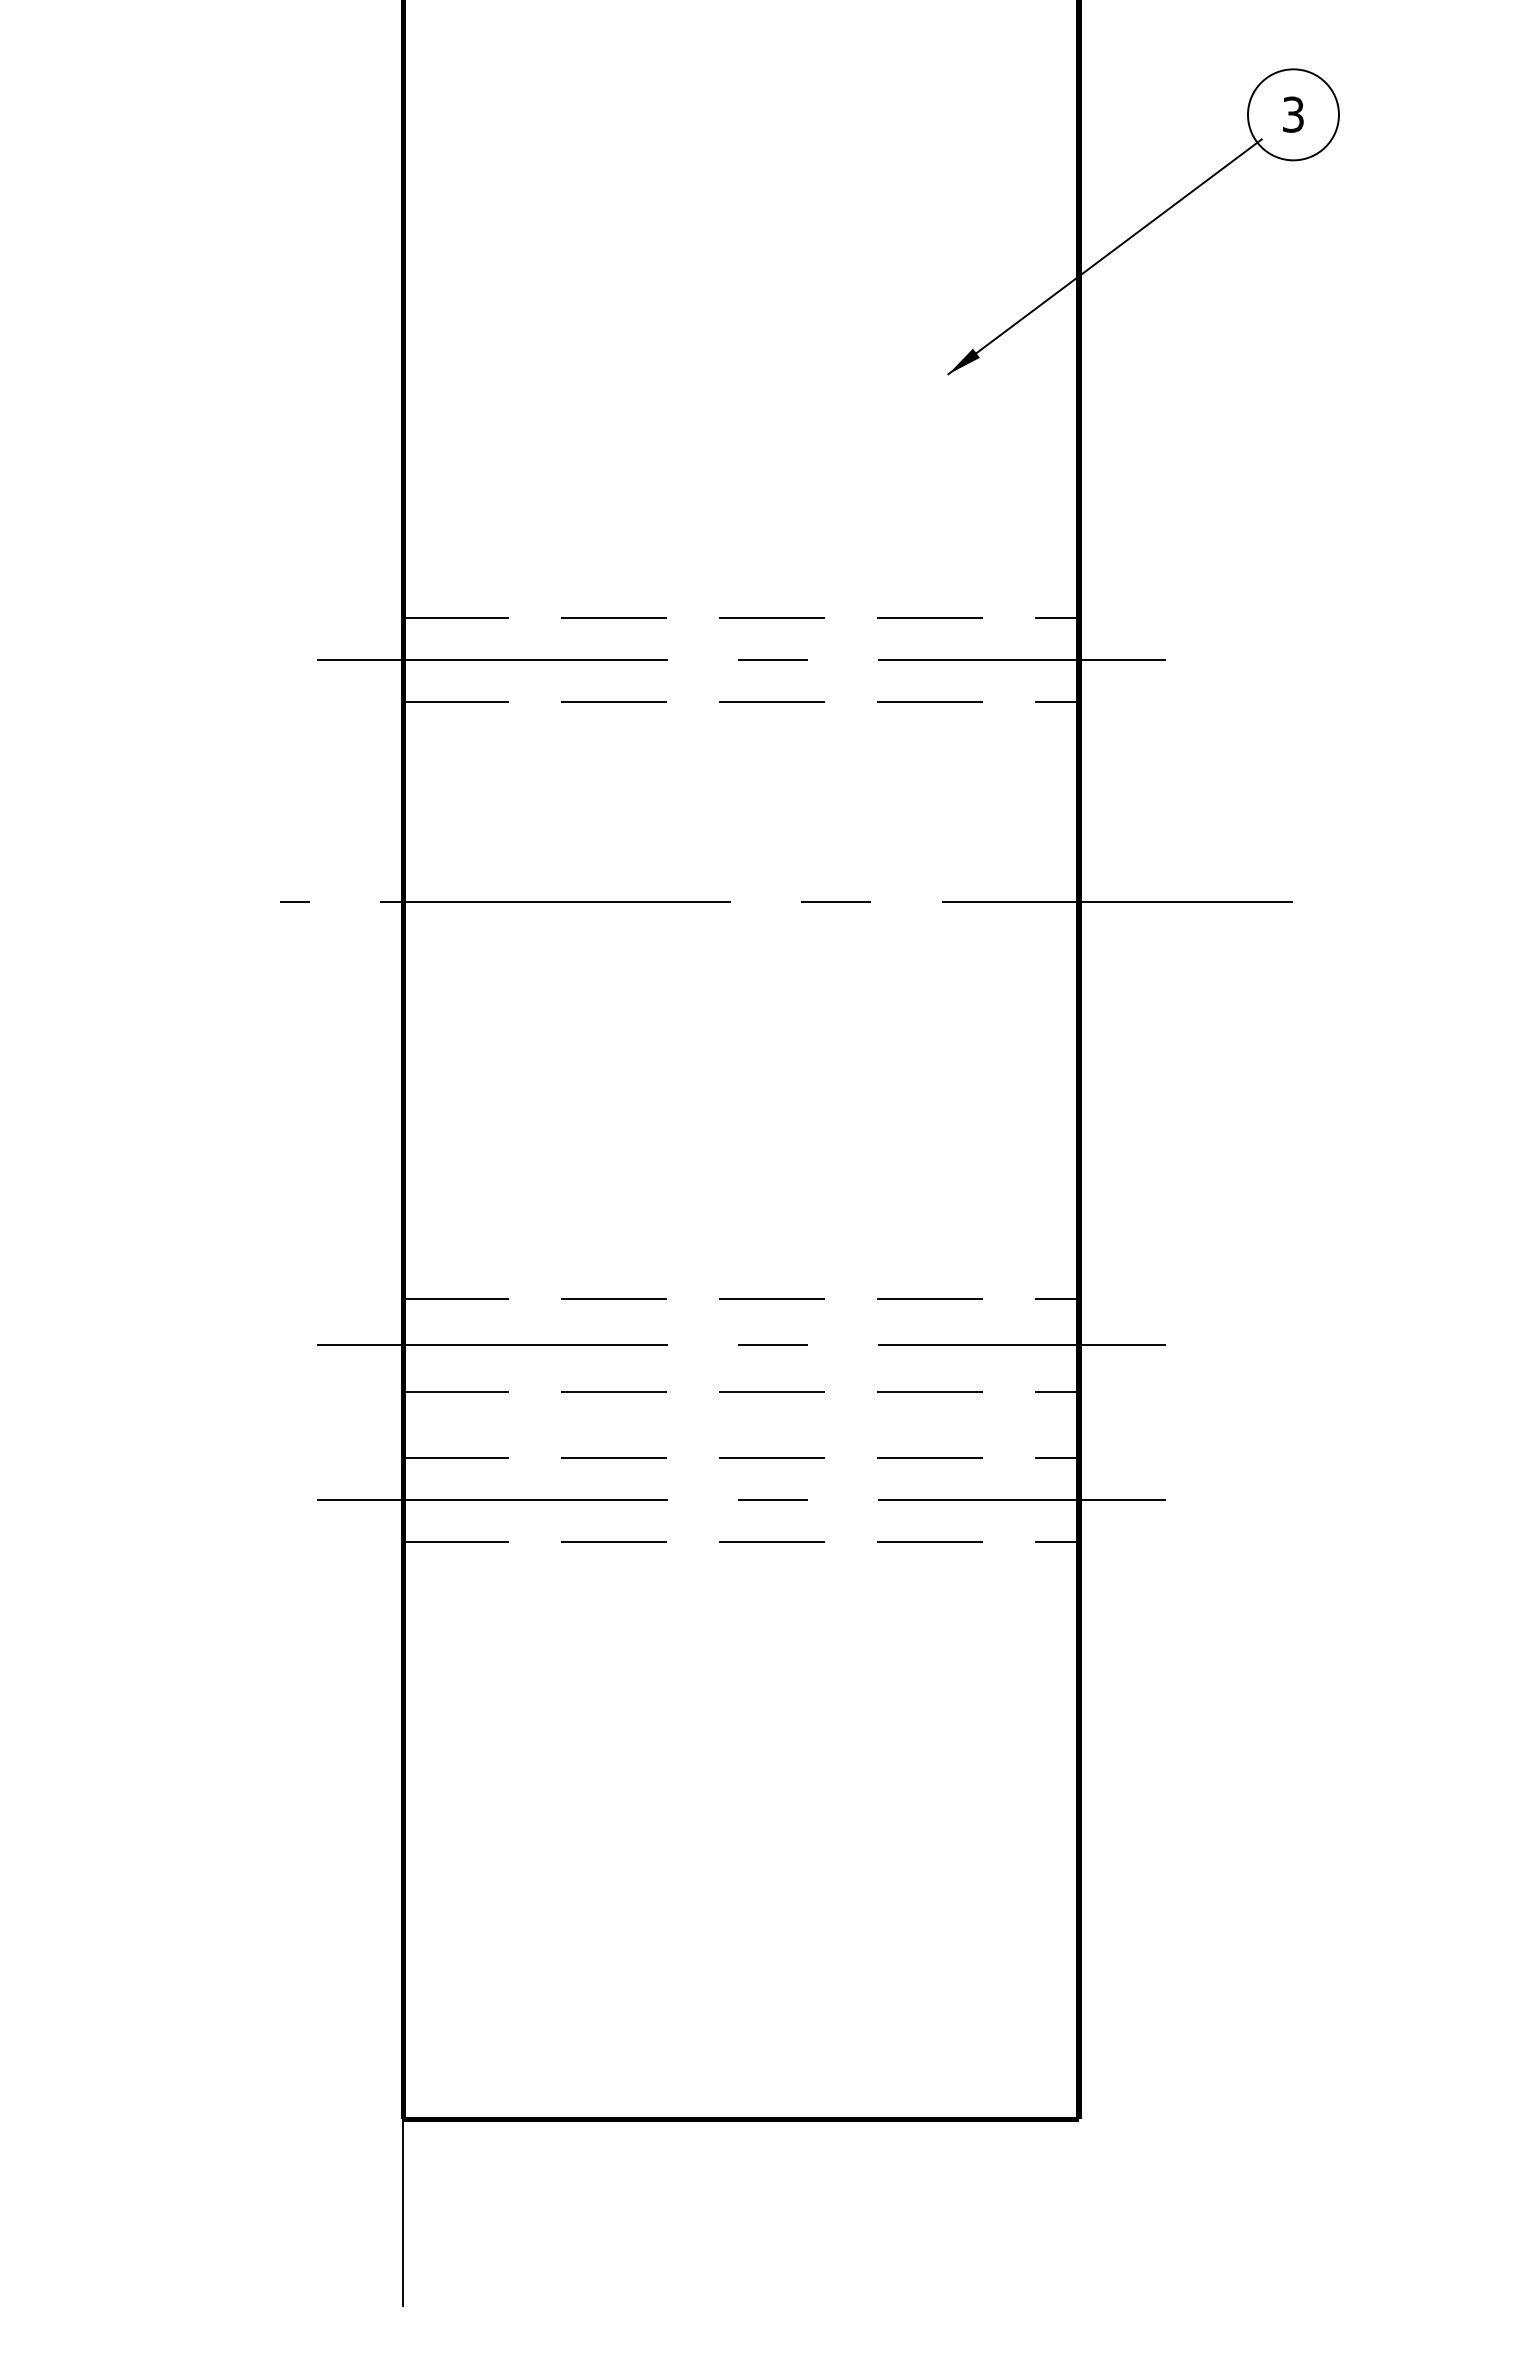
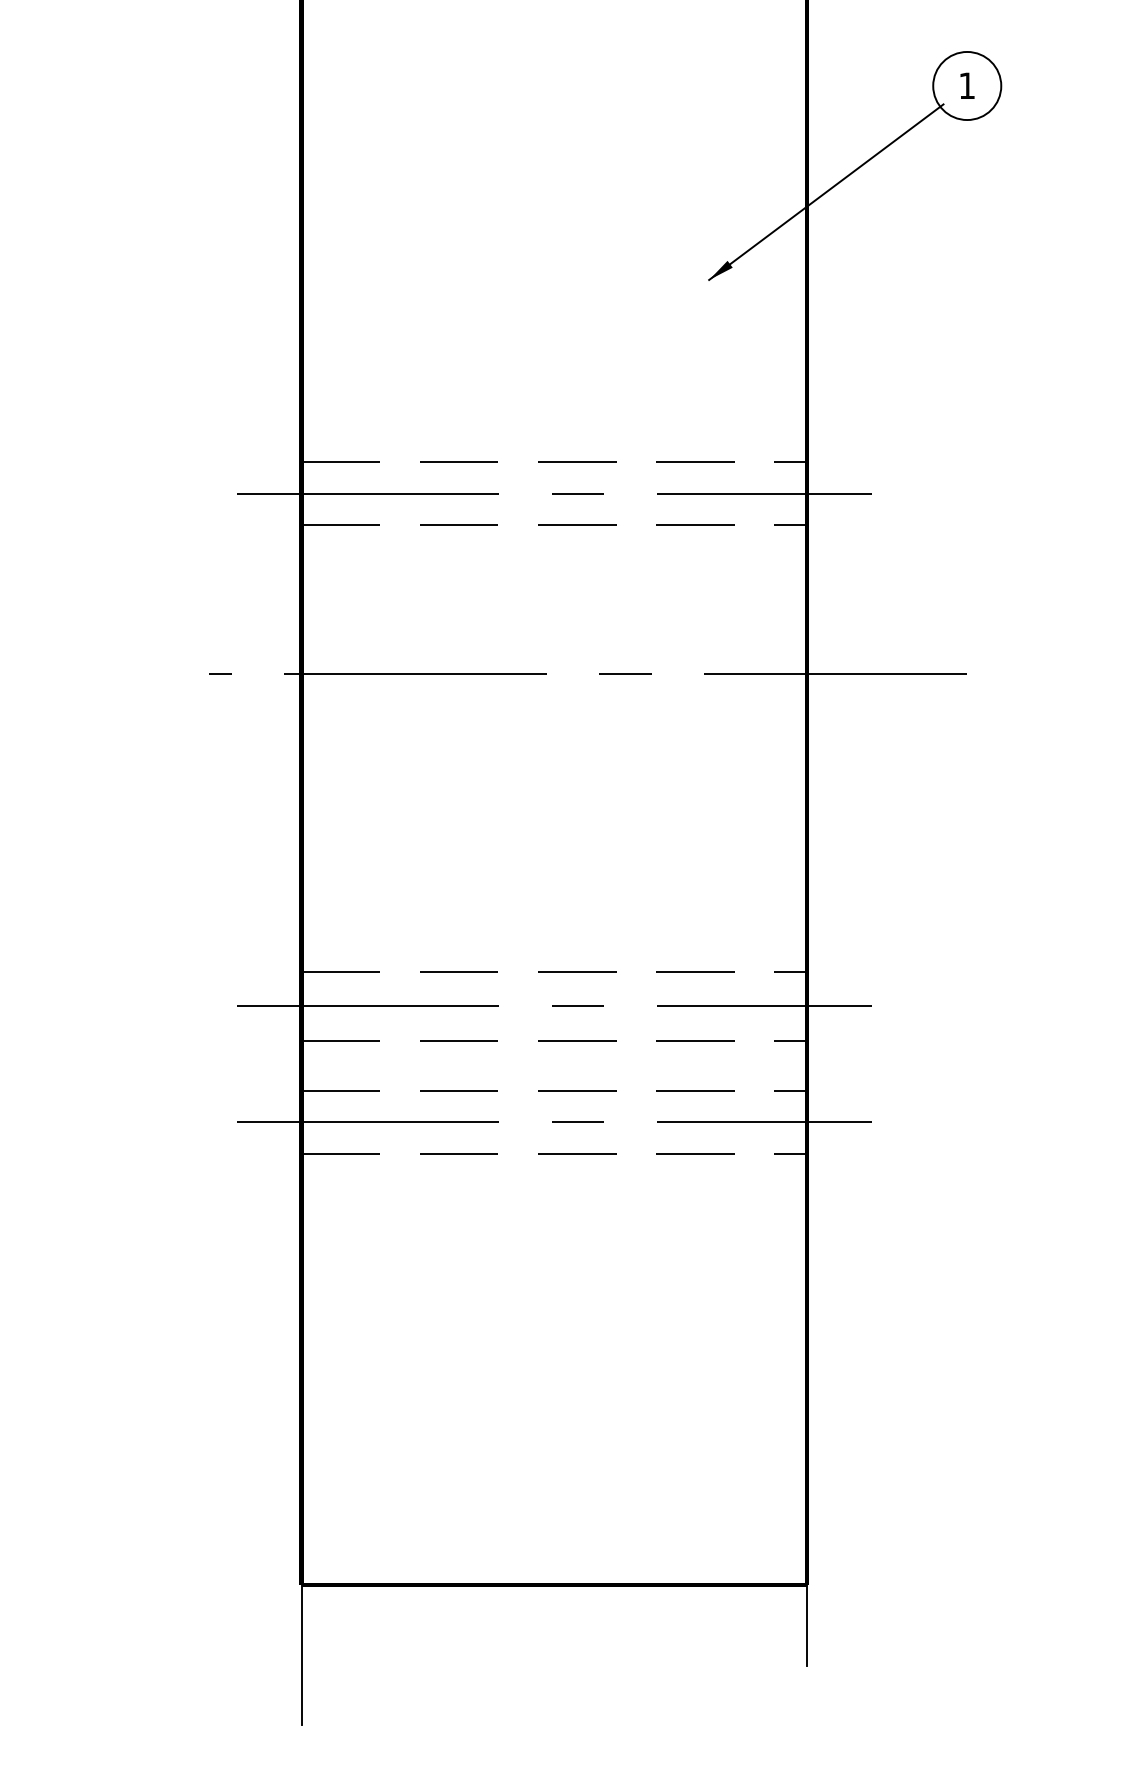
text: (1293, 114) -> (967, 85), 3 -> 1
line: (1079, 2173) -> (807, 1625), added

